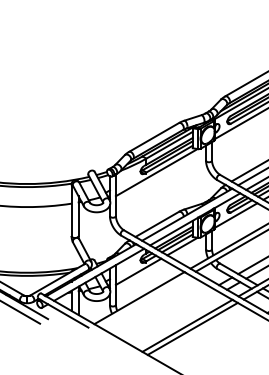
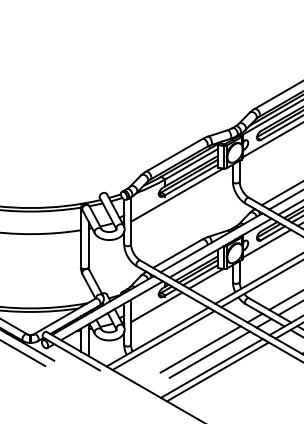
line: (144, 301) -> (163, 340), added
line: (177, 308) -> (200, 348), added
line: (185, 313) -> (209, 354), added

